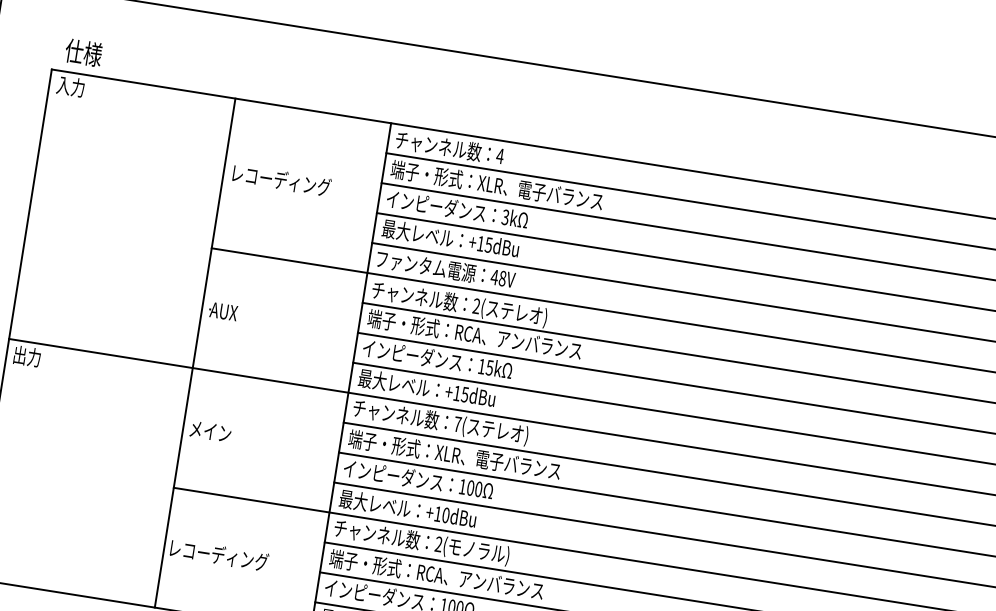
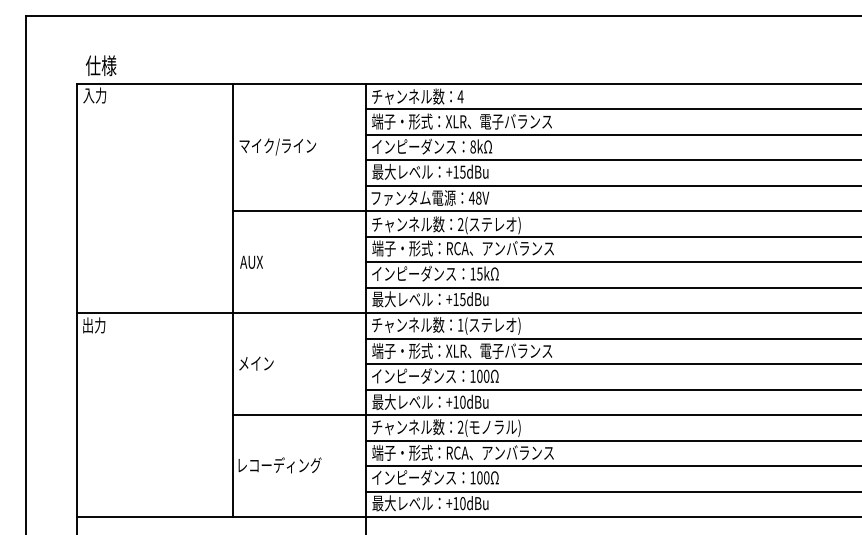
text: (280, 181) -> (281, 146), レコーディング -> マイク/ライン
text: (504, 216) -> (472, 146), 3k -> 8k
text: (457, 423) -> (460, 324), 7( -> 1(

